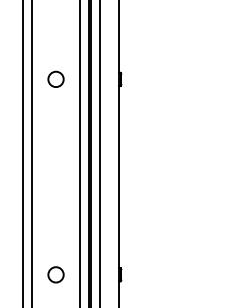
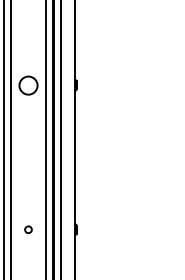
circle: (56, 78) -> (28, 84), size x1.6
circle: (56, 274) -> (28, 229), size x0.6

